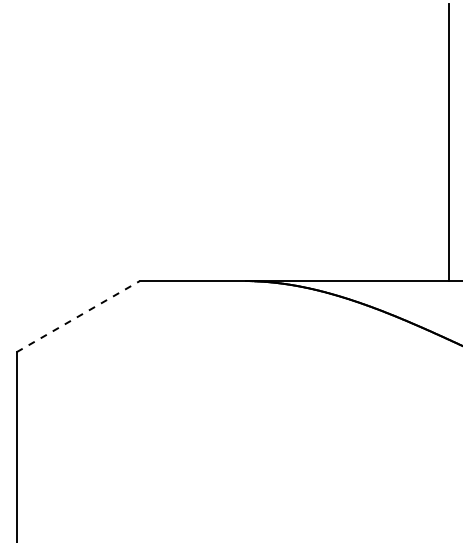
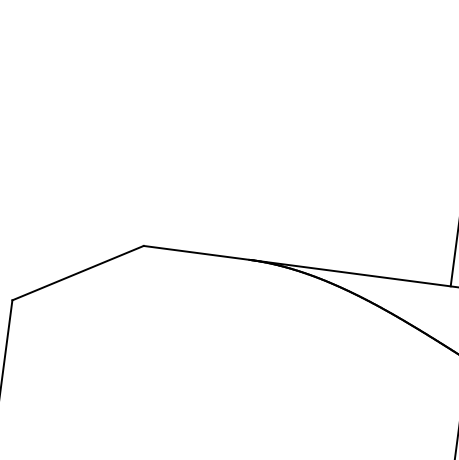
line: (78, 316) -> (78, 272), dashed -> solid

